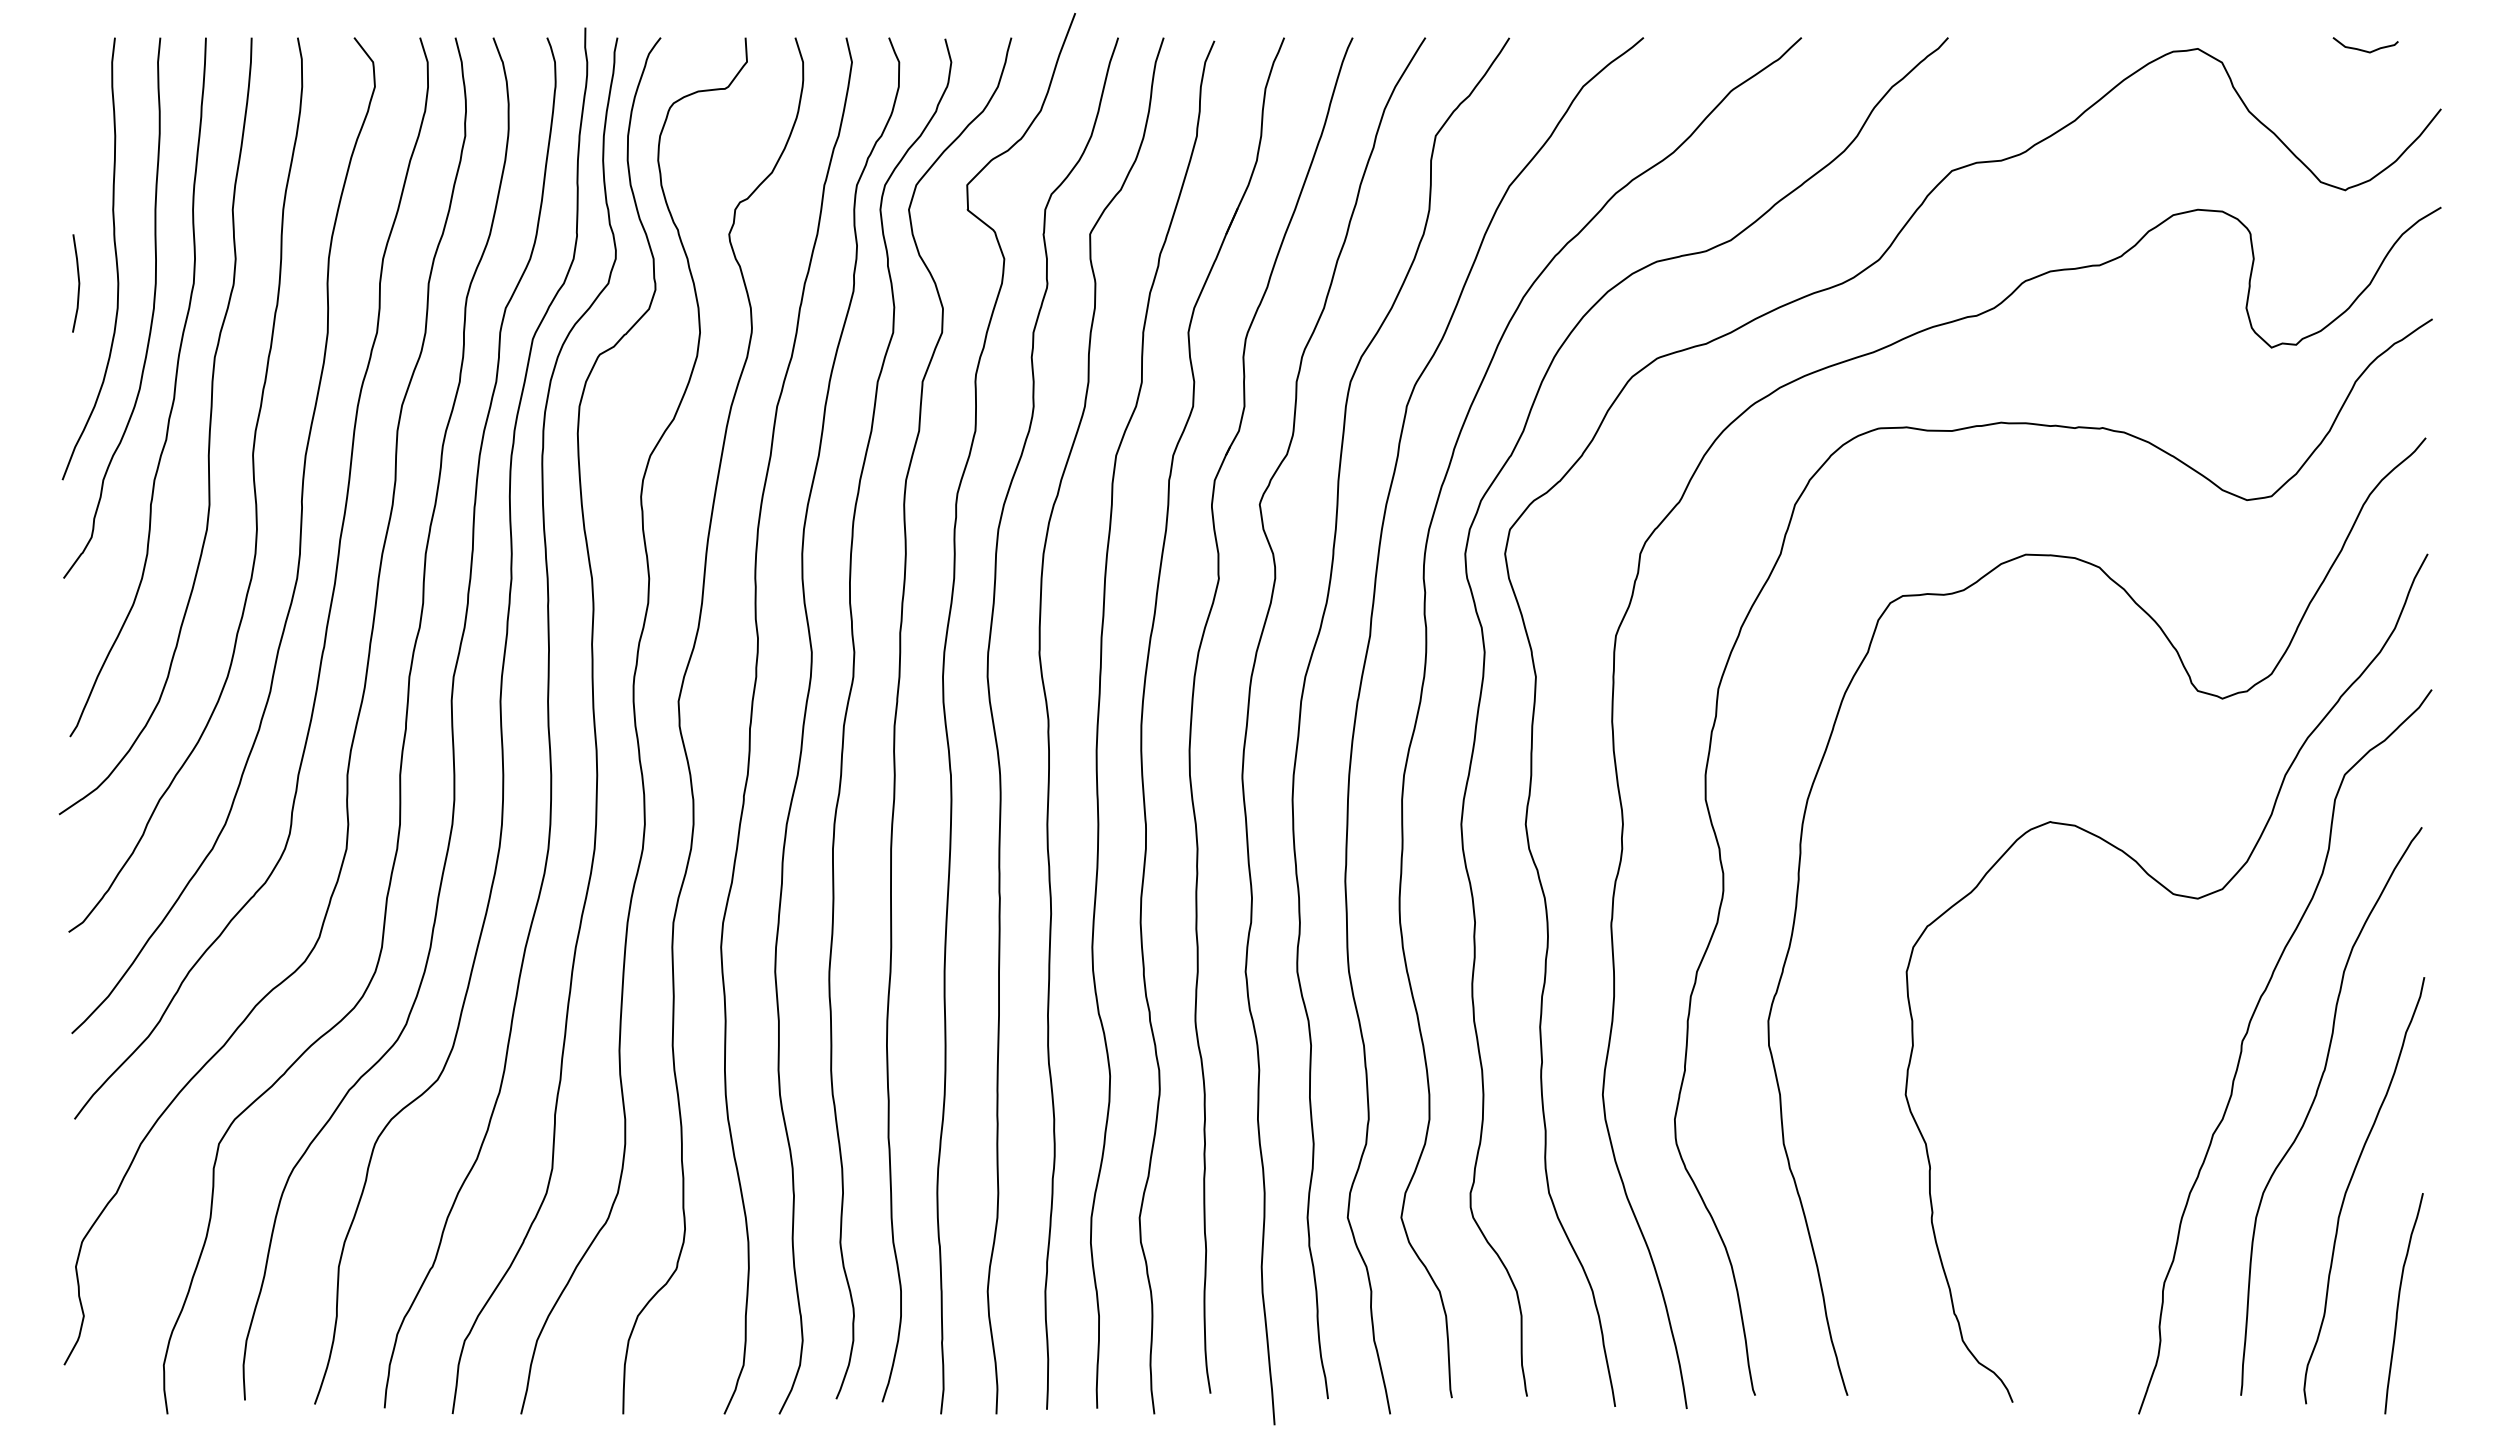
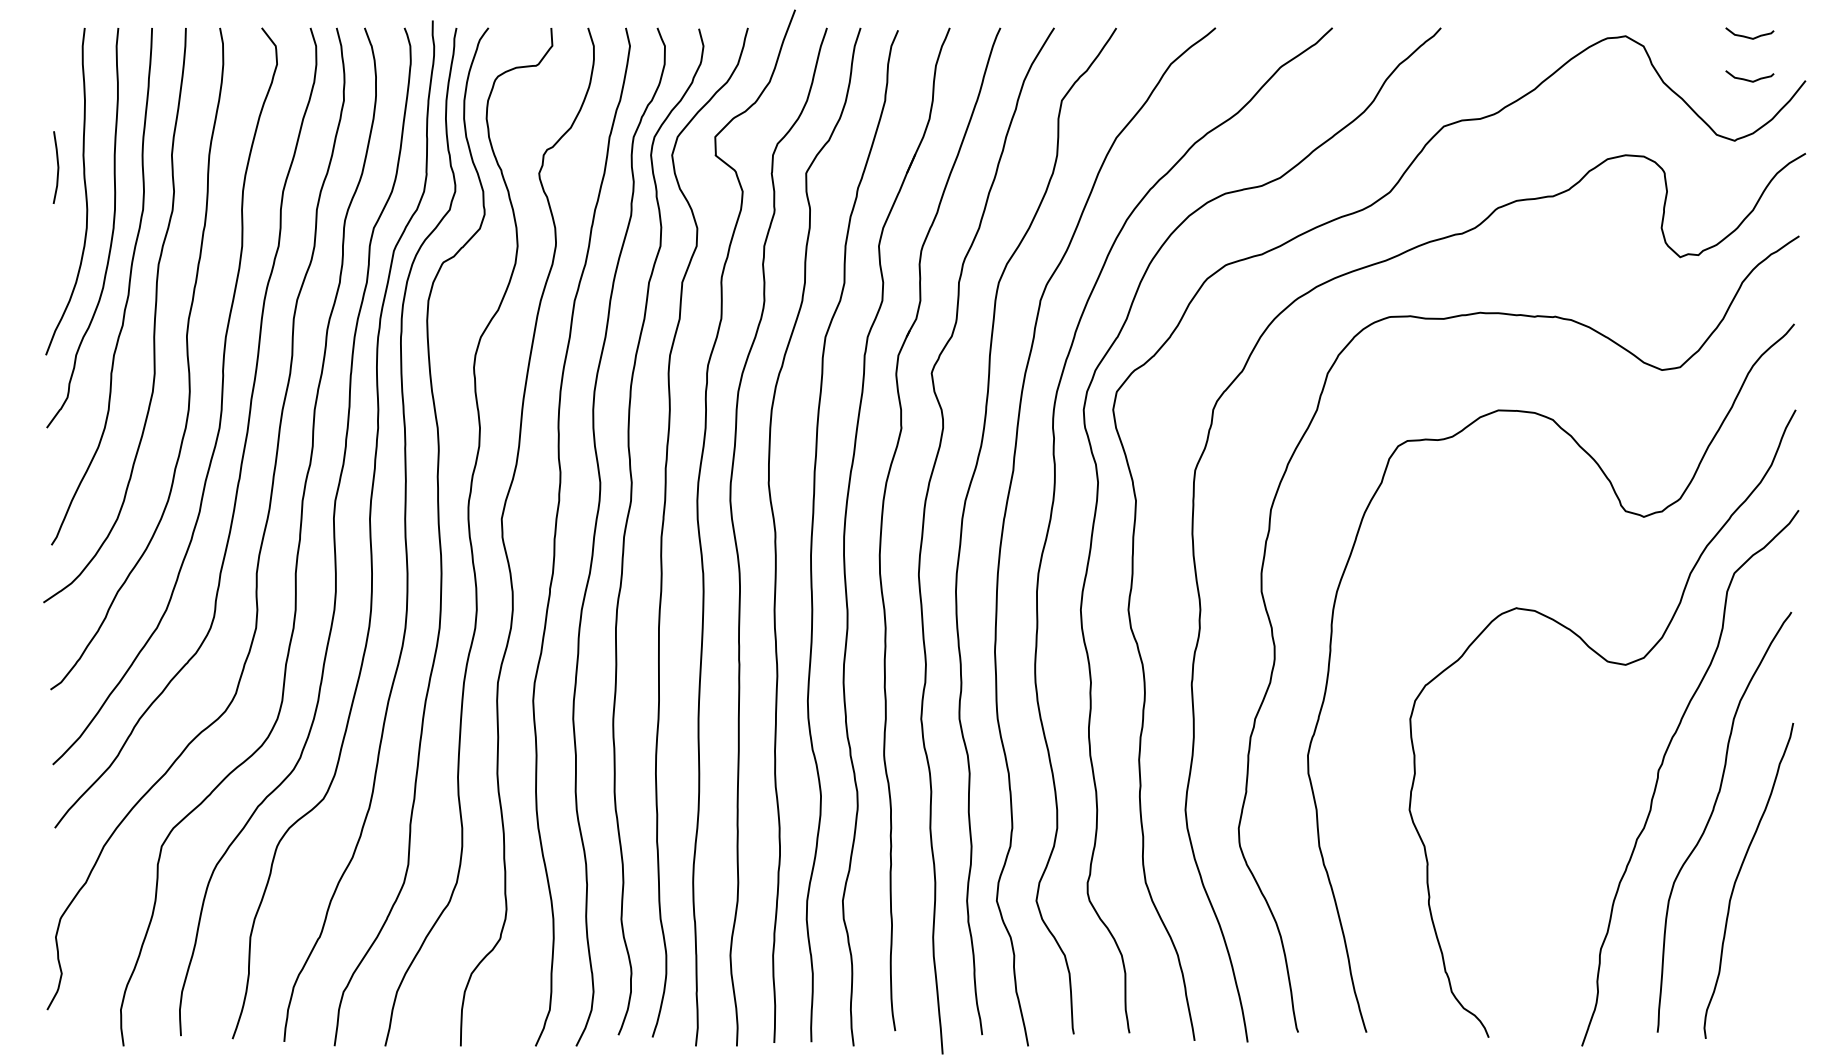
curve: (2363, 107) -> (1748, 79), added
line: (78, 283) -> (57, 167), moved
curve: (2399, 1302) -> (1774, 963), removed

